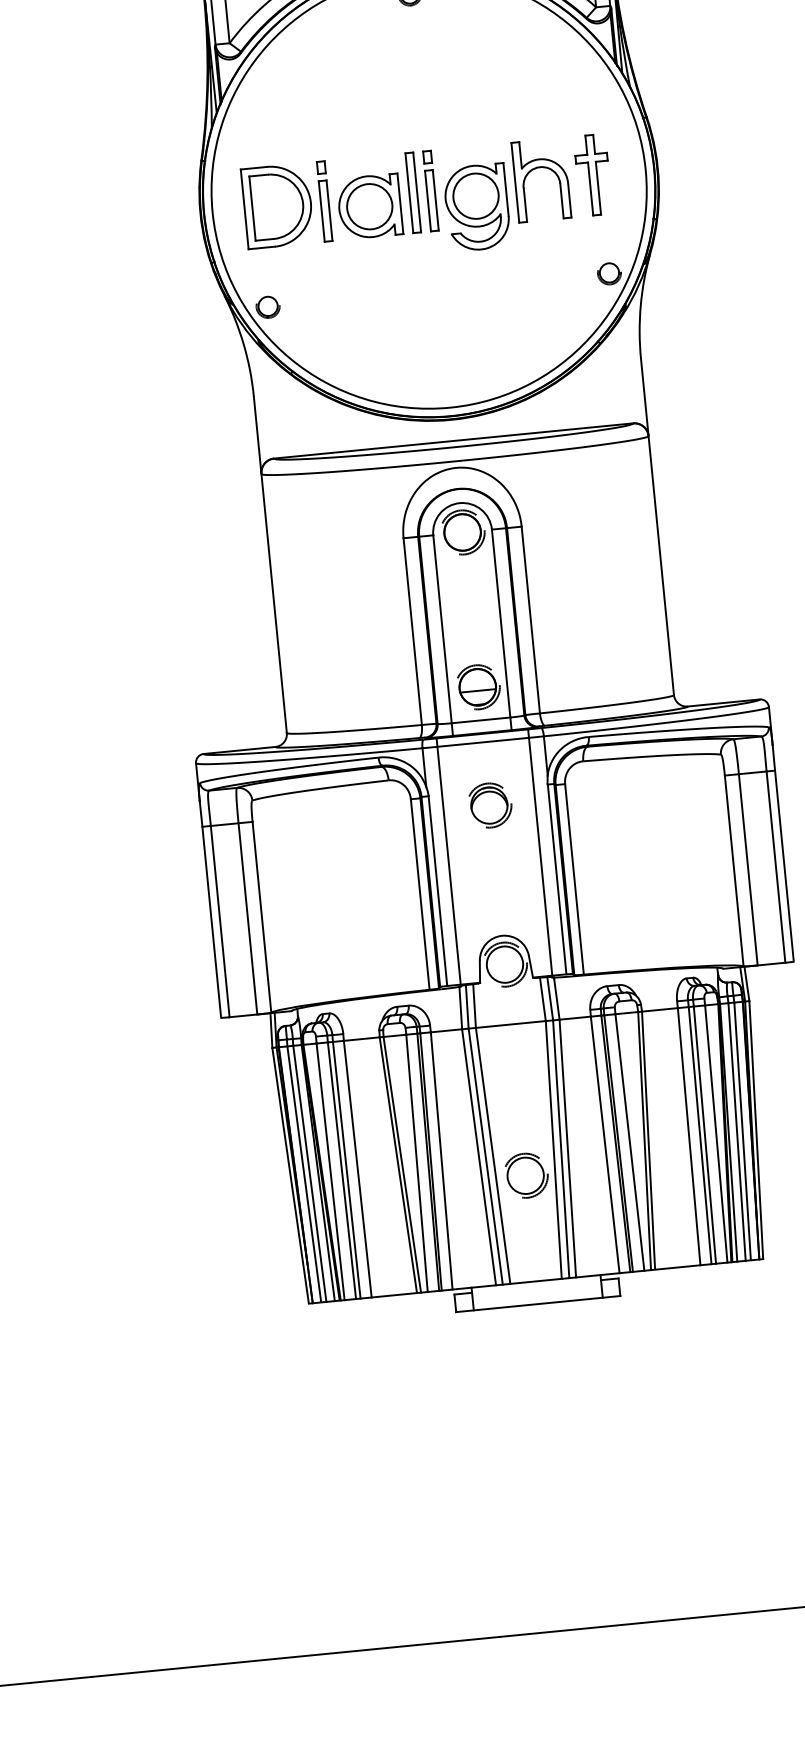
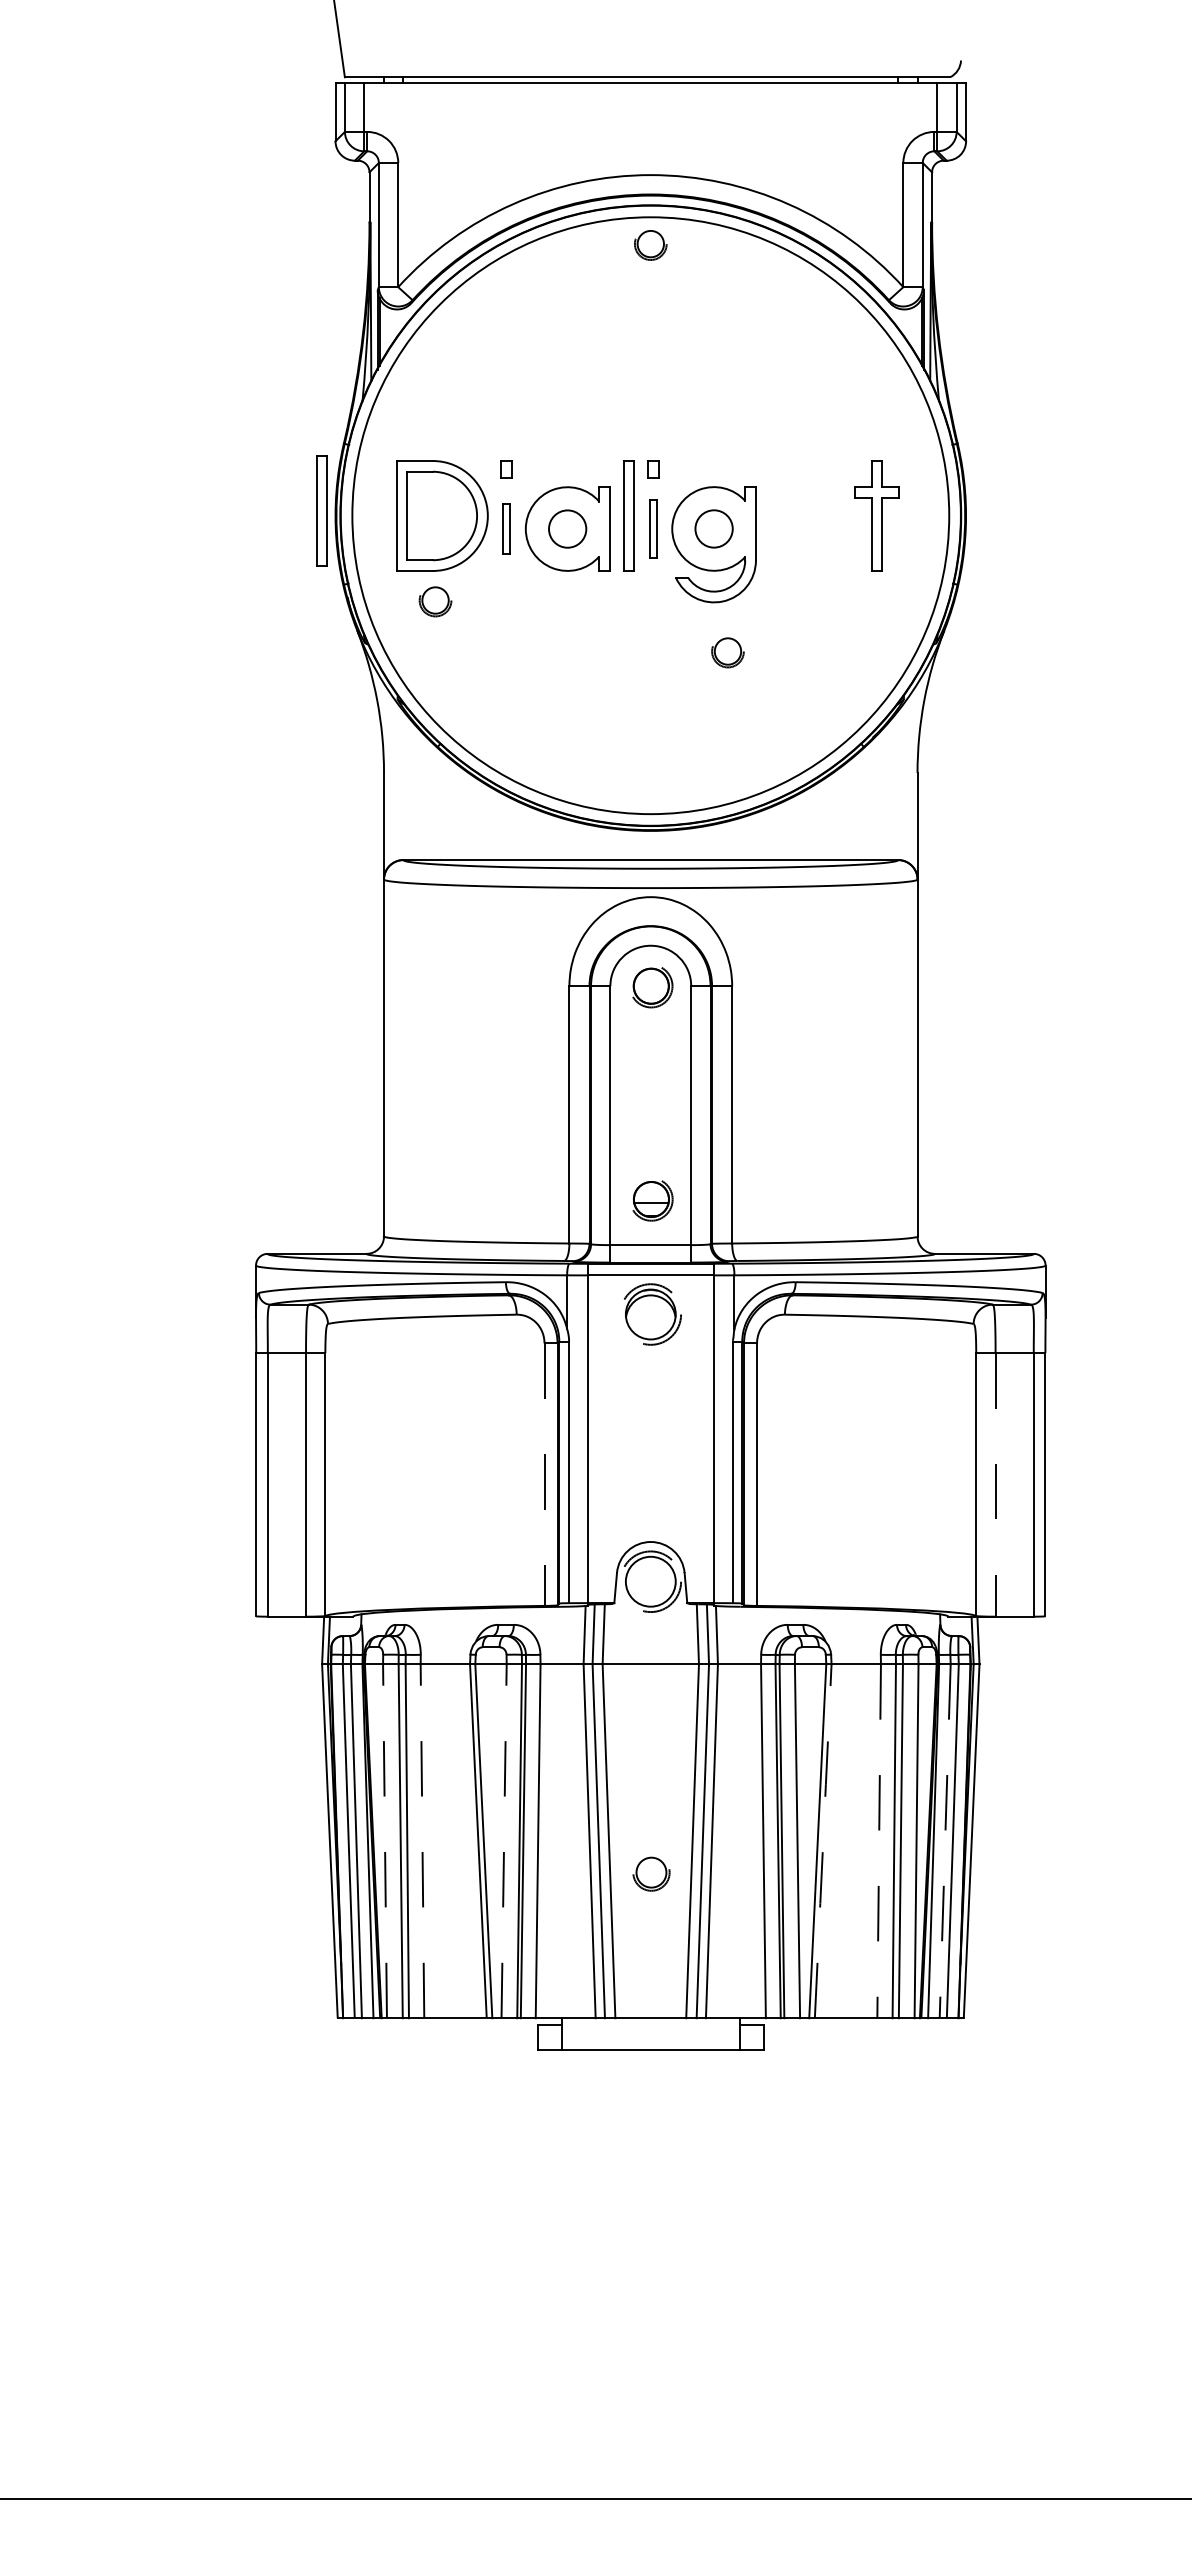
part: (537, 168) -> (801, 499), removed
circle: (476, 195) -> (714, 528), size x0.6
part: (432, 200) -> (653, 528), size x0.7
circle: (369, 206) -> (567, 528), size x0.6
part: (189, 210) -> (321, 510), added
part: (325, 210) -> (506, 528), size x0.6
part: (609, 273) -> (727, 652), moved
part: (268, 307) -> (435, 601), moved
part: (463, 532) -> (652, 986), size x0.7
part: (479, 687) -> (652, 1199), size x0.7
part: (490, 805) -> (652, 1314), moved
line: (748, 869) -> (995, 1484), solid -> dashed
line: (420, 895) -> (544, 1475), solid -> dashed
line: (737, 1132) -> (945, 1841), solid -> dashed
line: (689, 1136) -> (879, 1841), solid -> dashed
line: (648, 1140) -> (823, 1840), solid -> dashed
line: (417, 1162) -> (504, 1840), solid -> dashed
line: (357, 1168) -> (422, 1840), solid -> dashed
line: (330, 1171) -> (385, 1840), solid -> dashed
part: (526, 1175) -> (652, 1872), size x0.6

